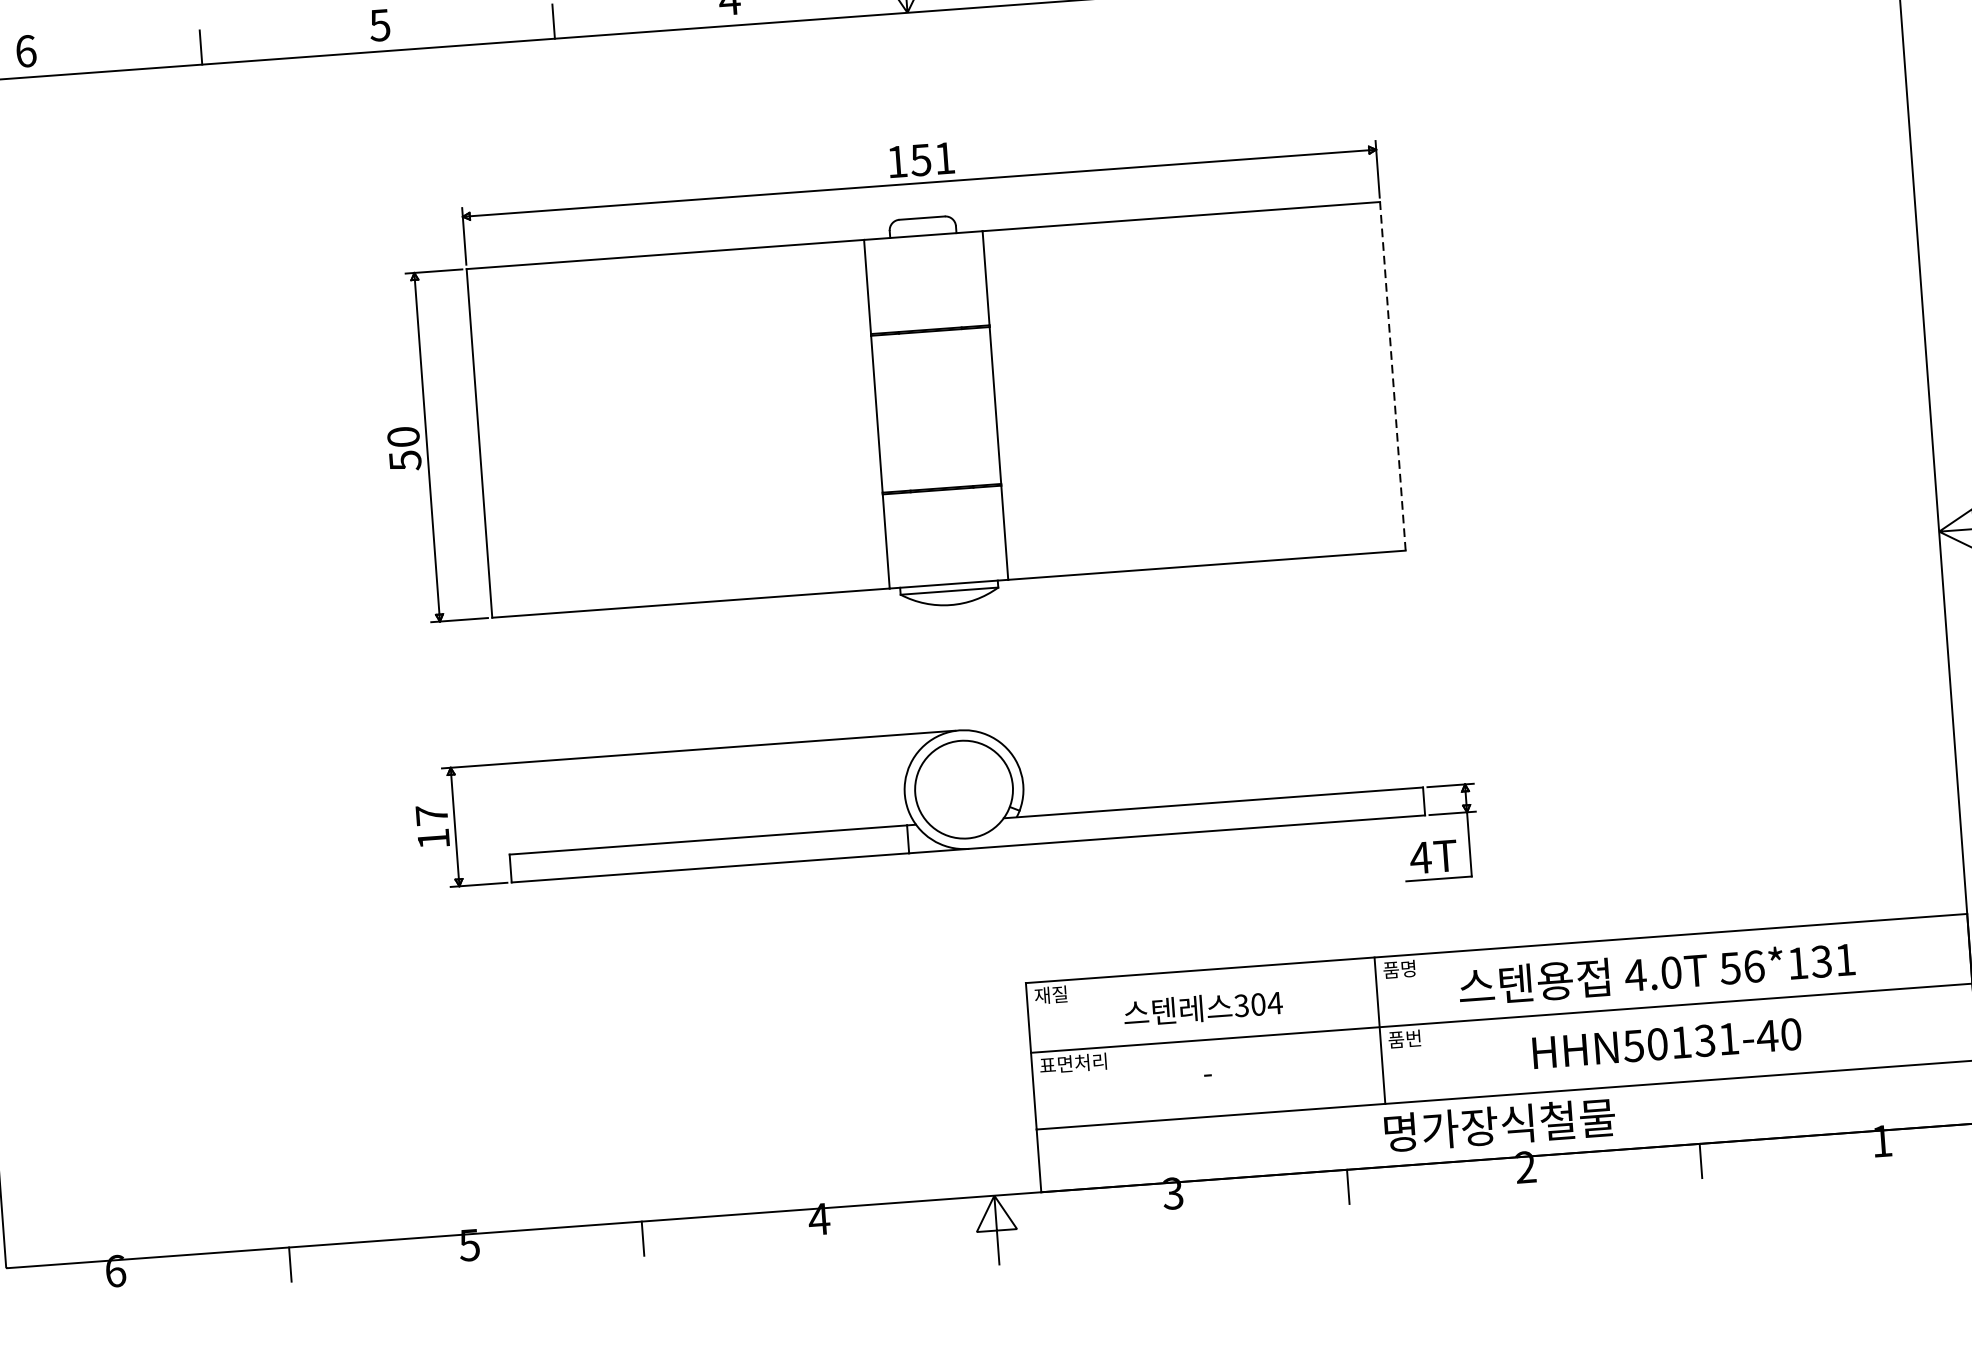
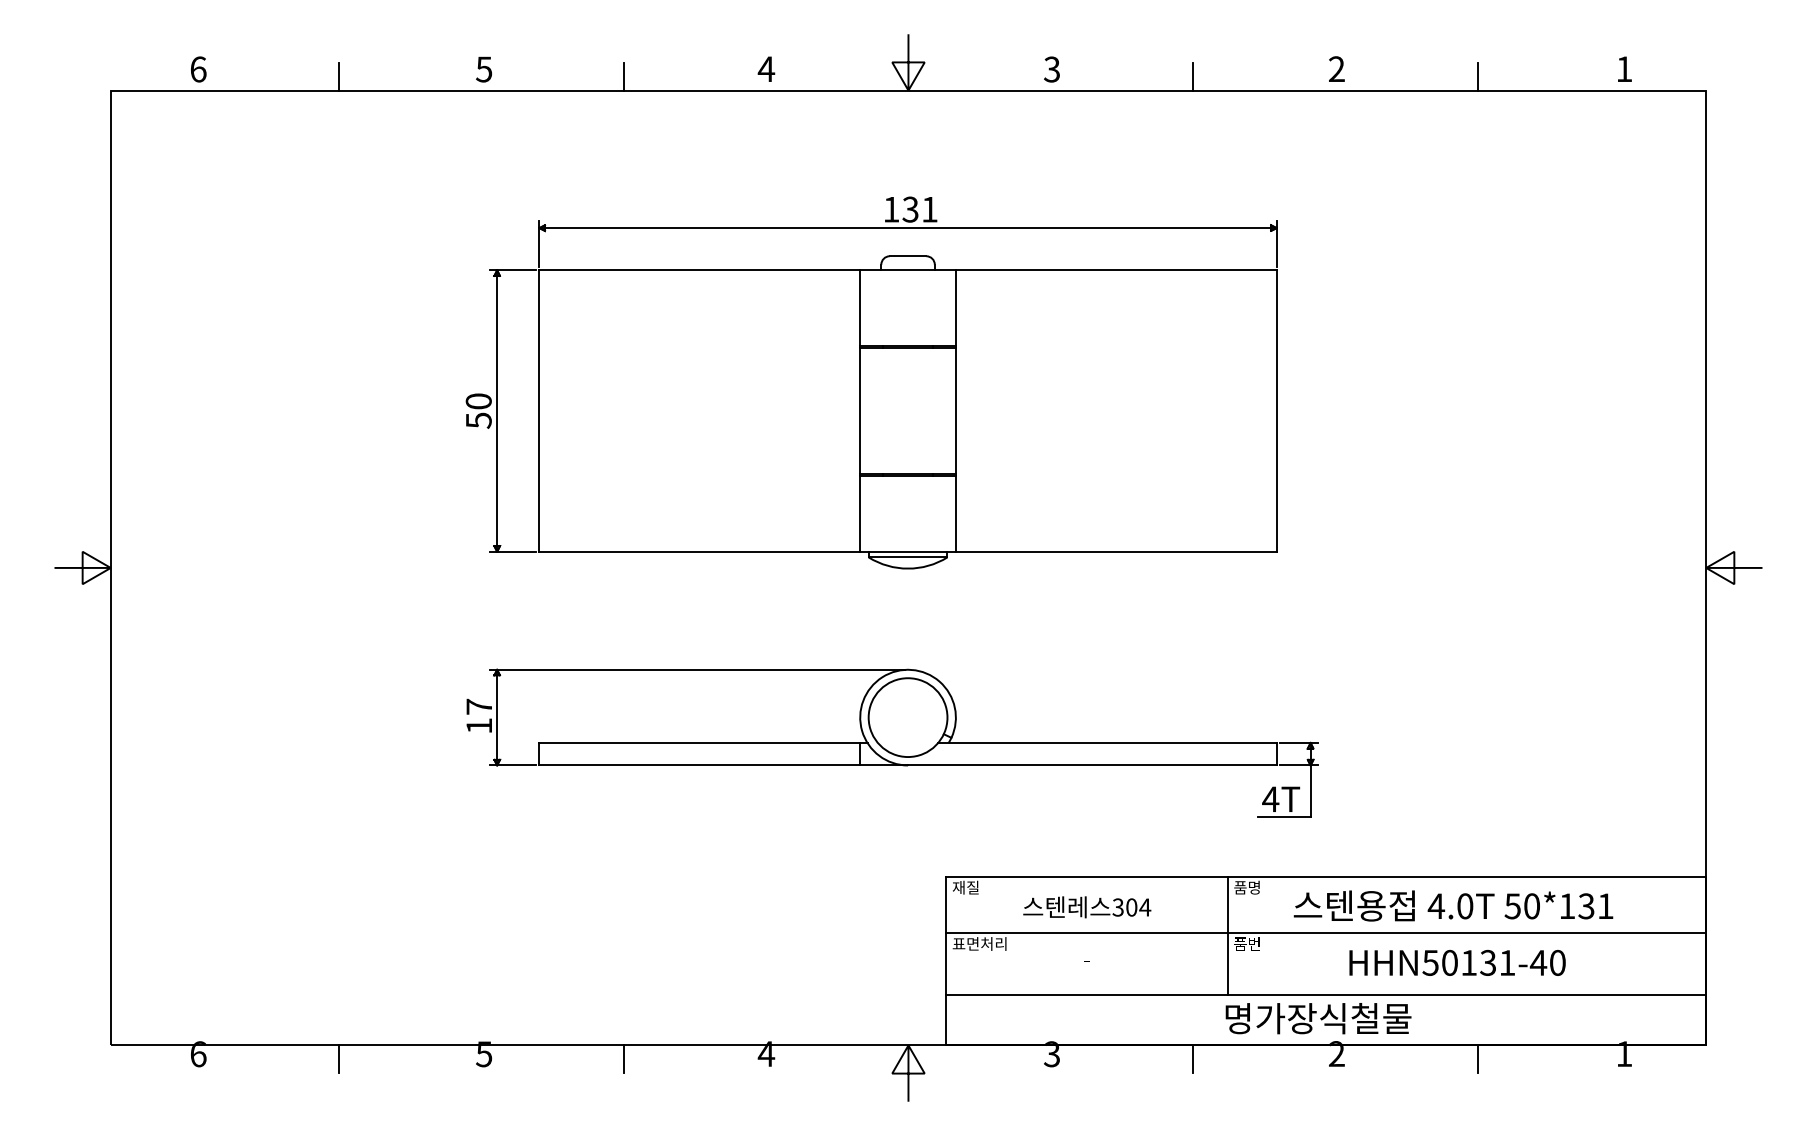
text: (920, 159) -> (910, 209), 151 -> 131
line: (1392, 376) -> (1276, 411), dashed -> solid
text: (1754, 966) -> (1532, 906), 56*131 -> 50*131

